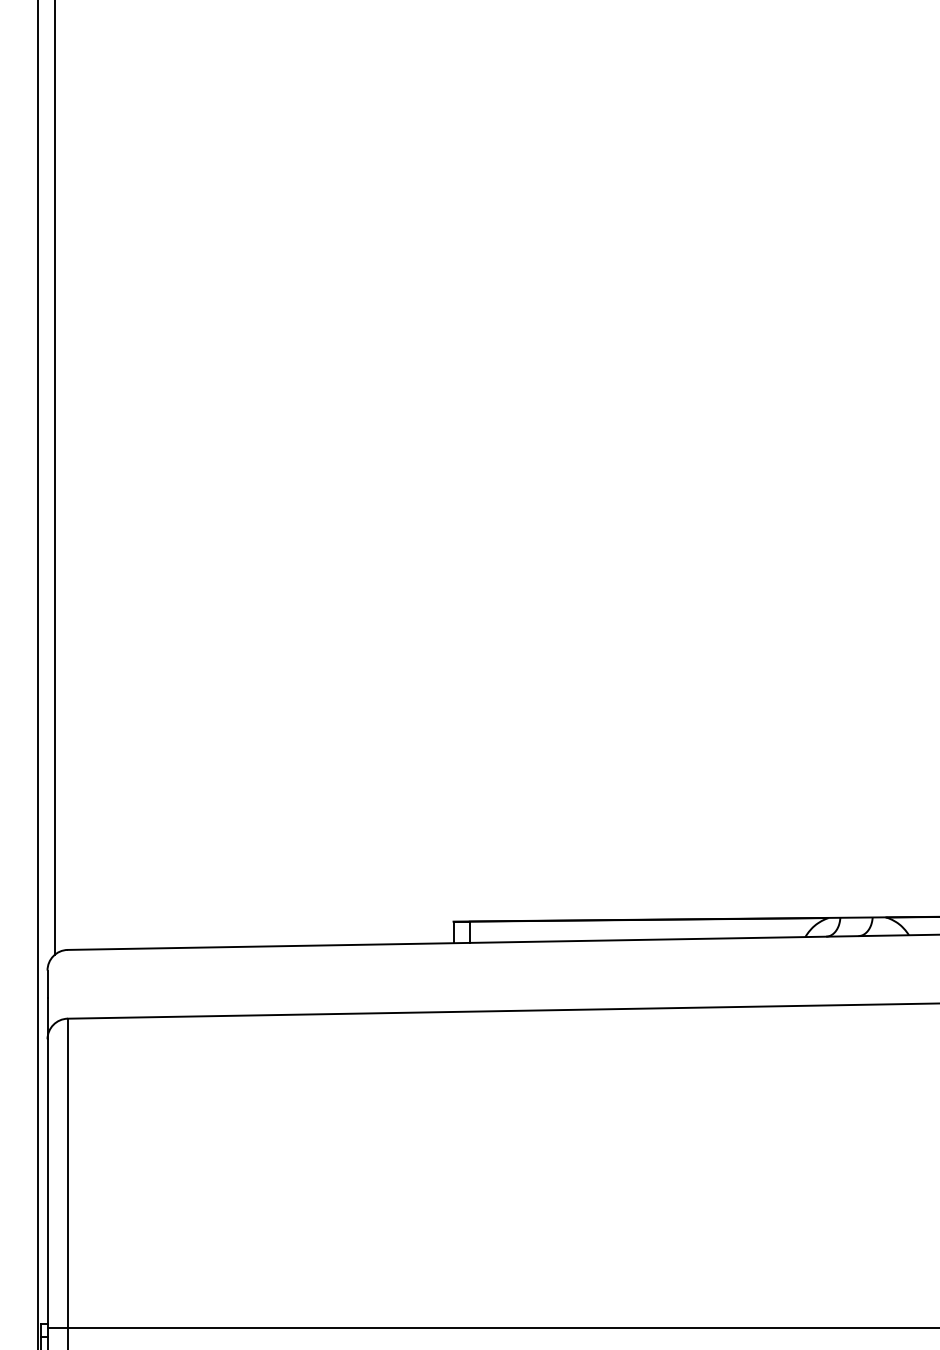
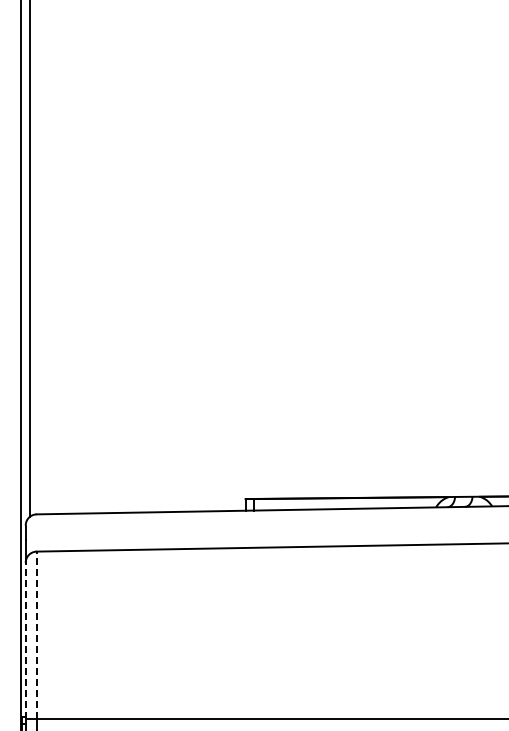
line: (67, 1173) -> (36, 635), solid -> dashed
line: (47, 1182) -> (25, 640), solid -> dashed

